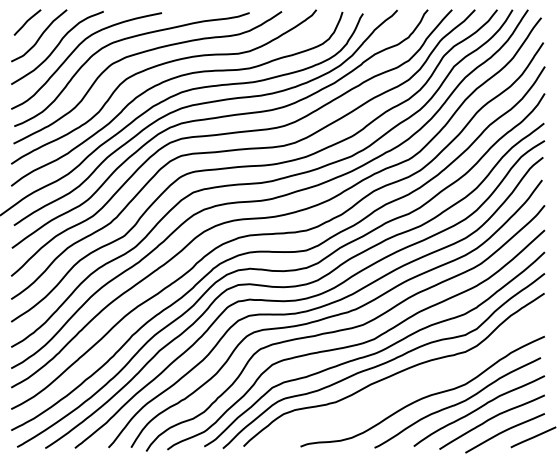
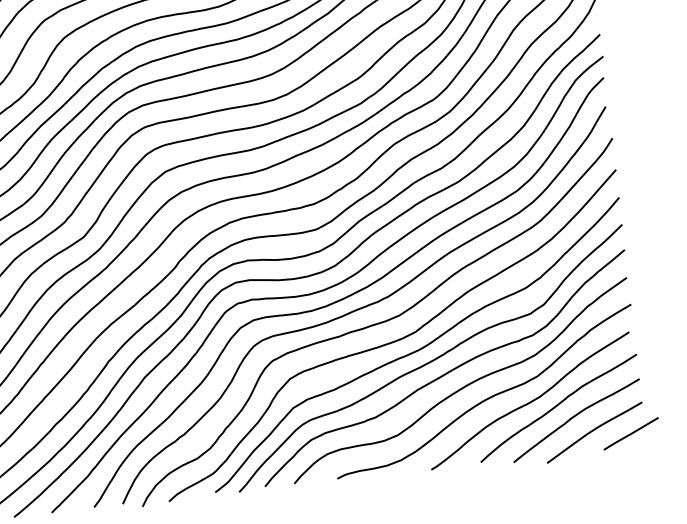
curve: (406, 385) -> (462, 386), added

